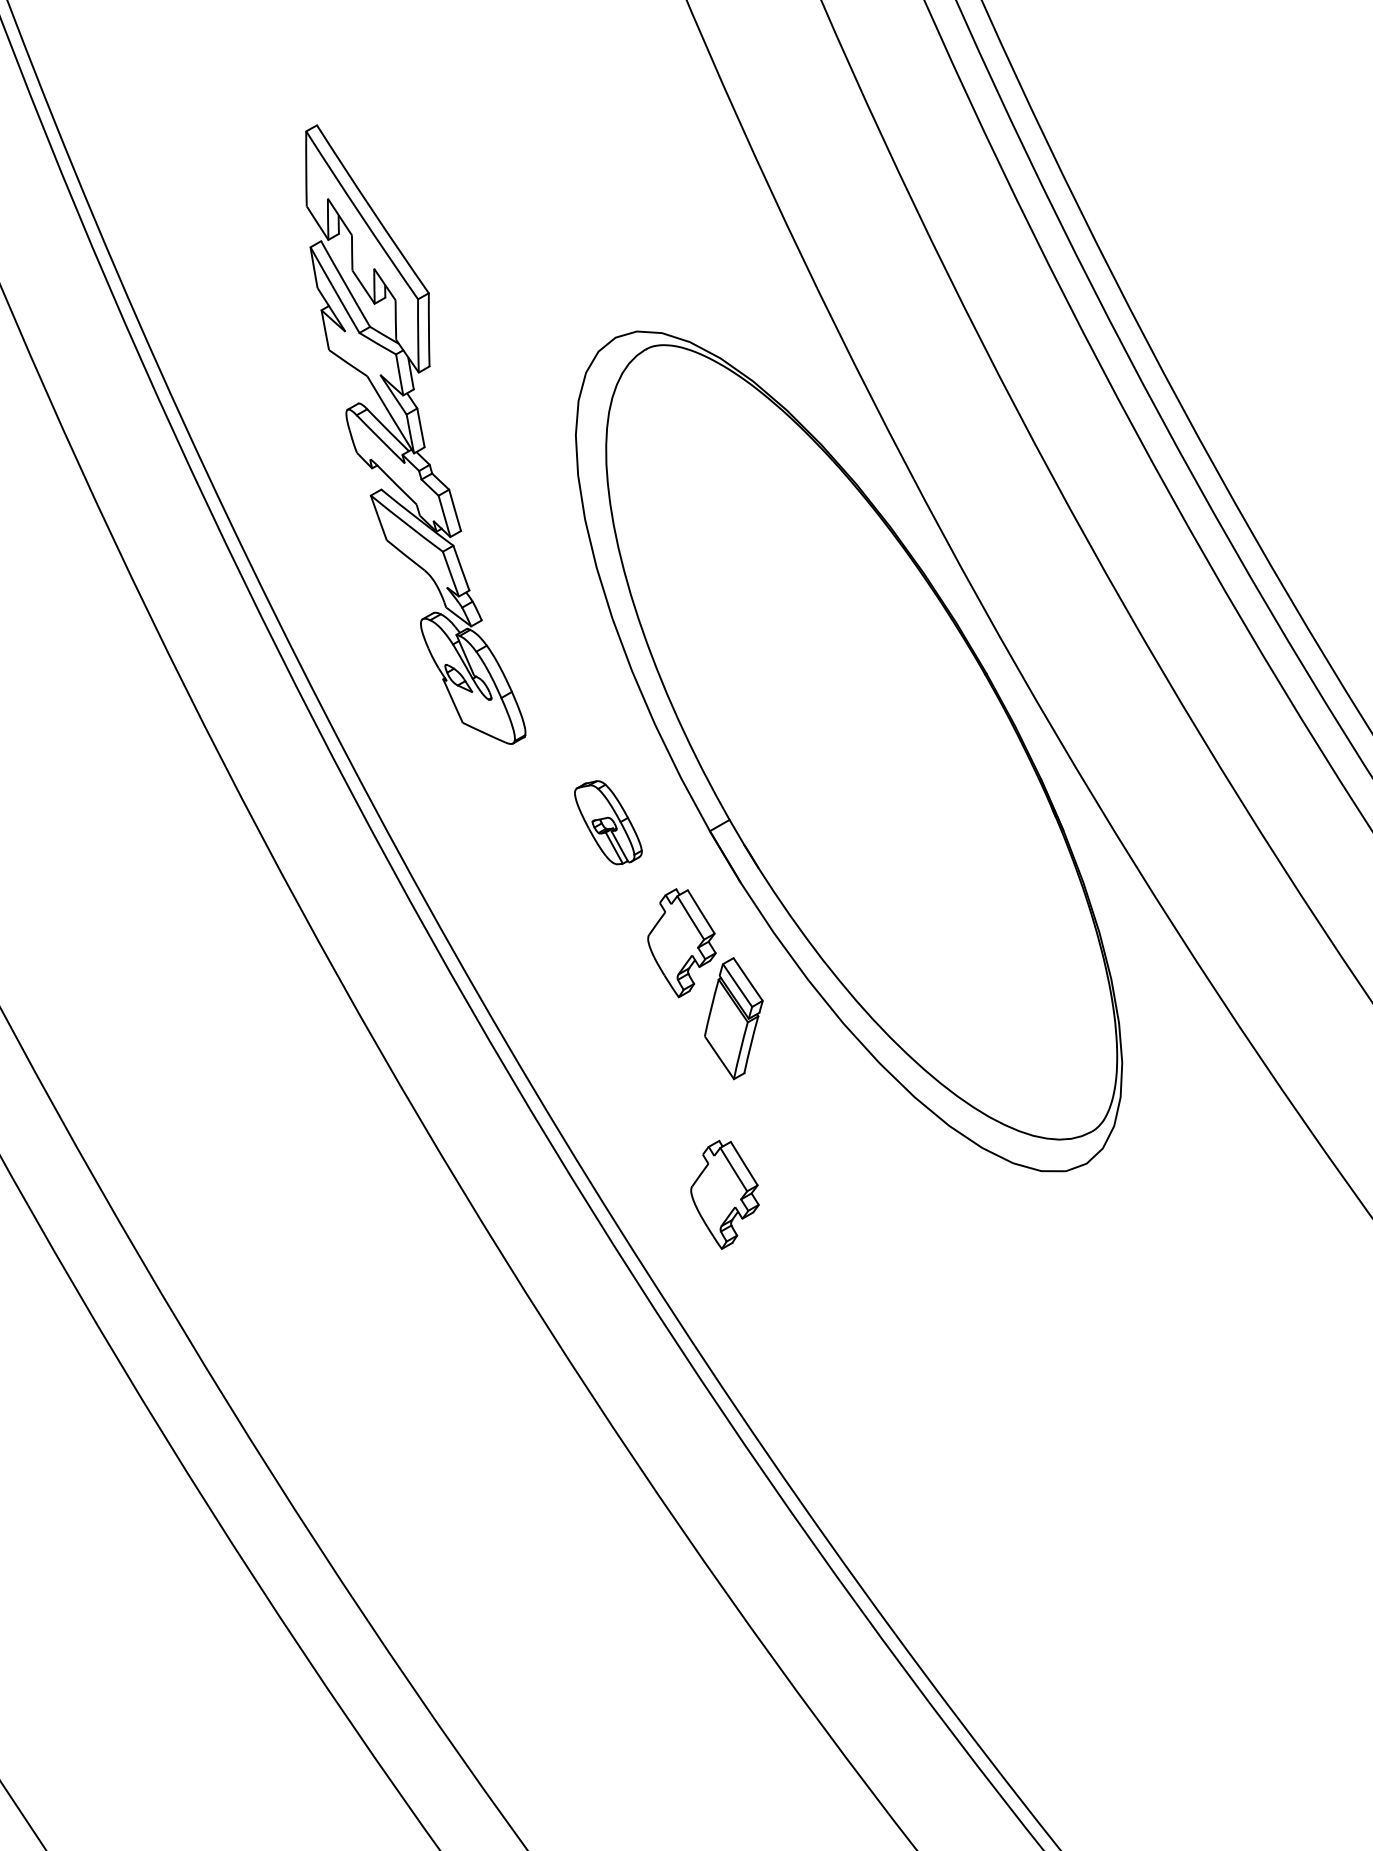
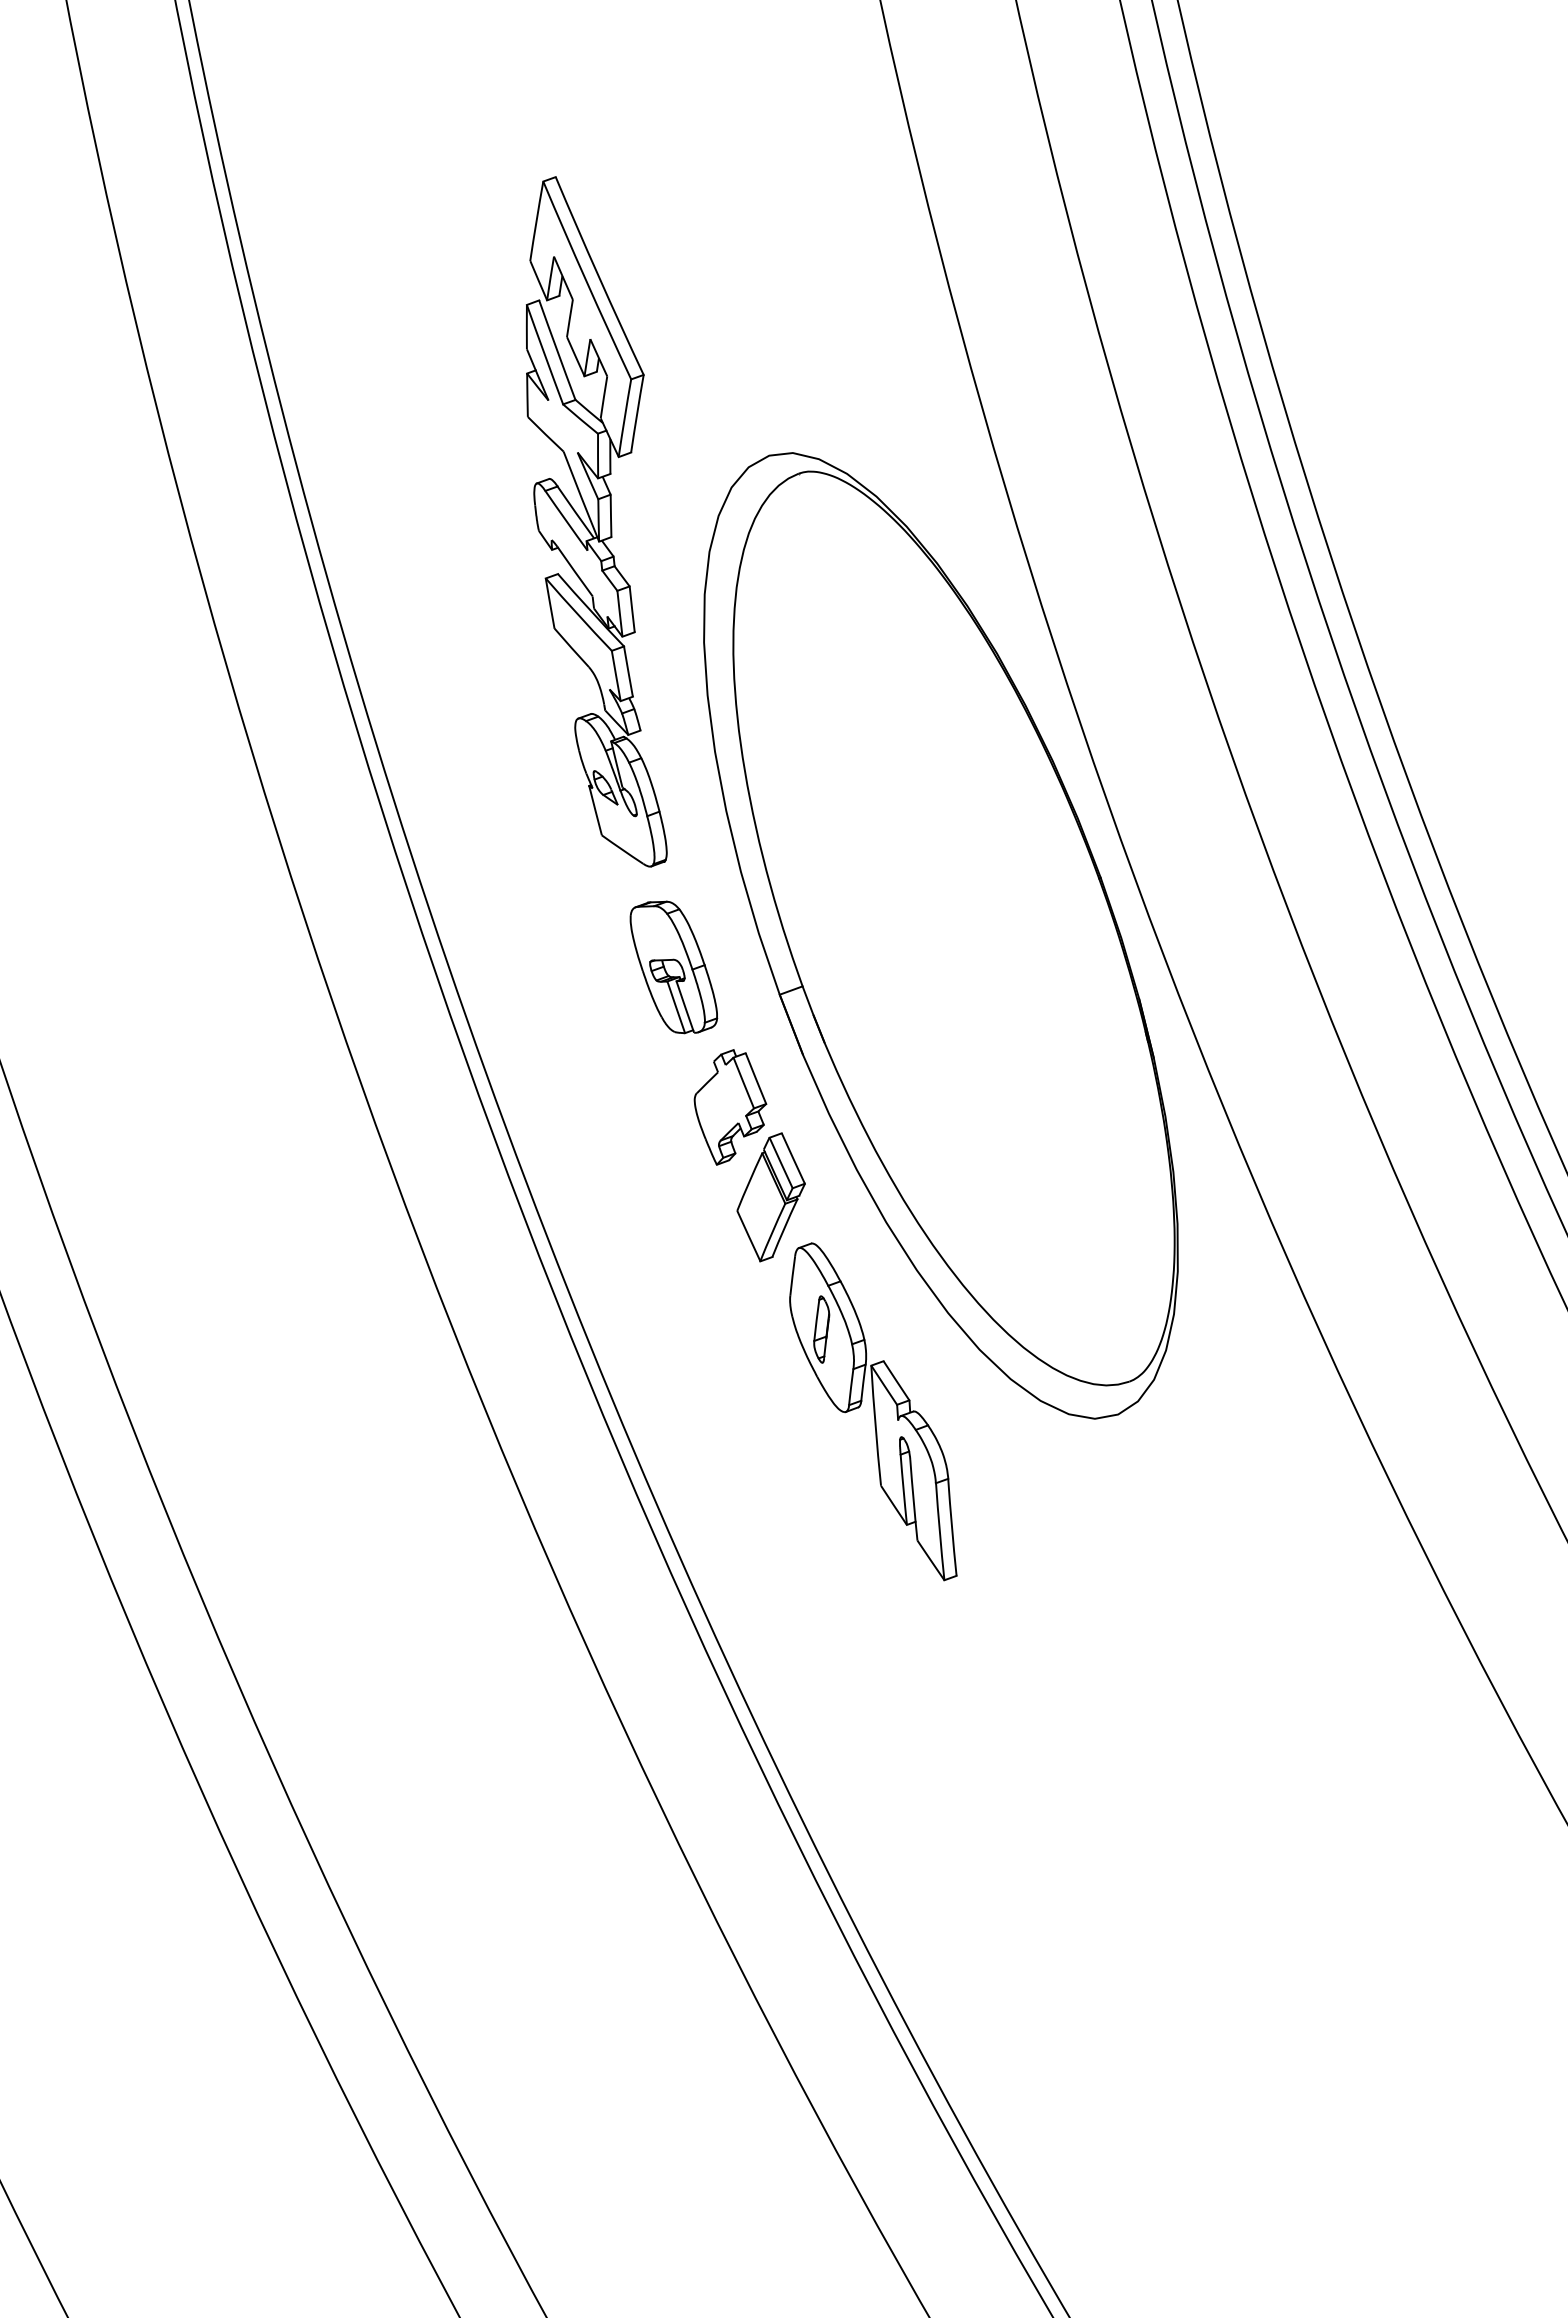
part: (408, 435) -> (596, 521), moved
part: (608, 822) -> (673, 967), size x1.43
part: (725, 1194) -> (730, 1381), removed
part: (861, 1199) -> (873, 1411), added

